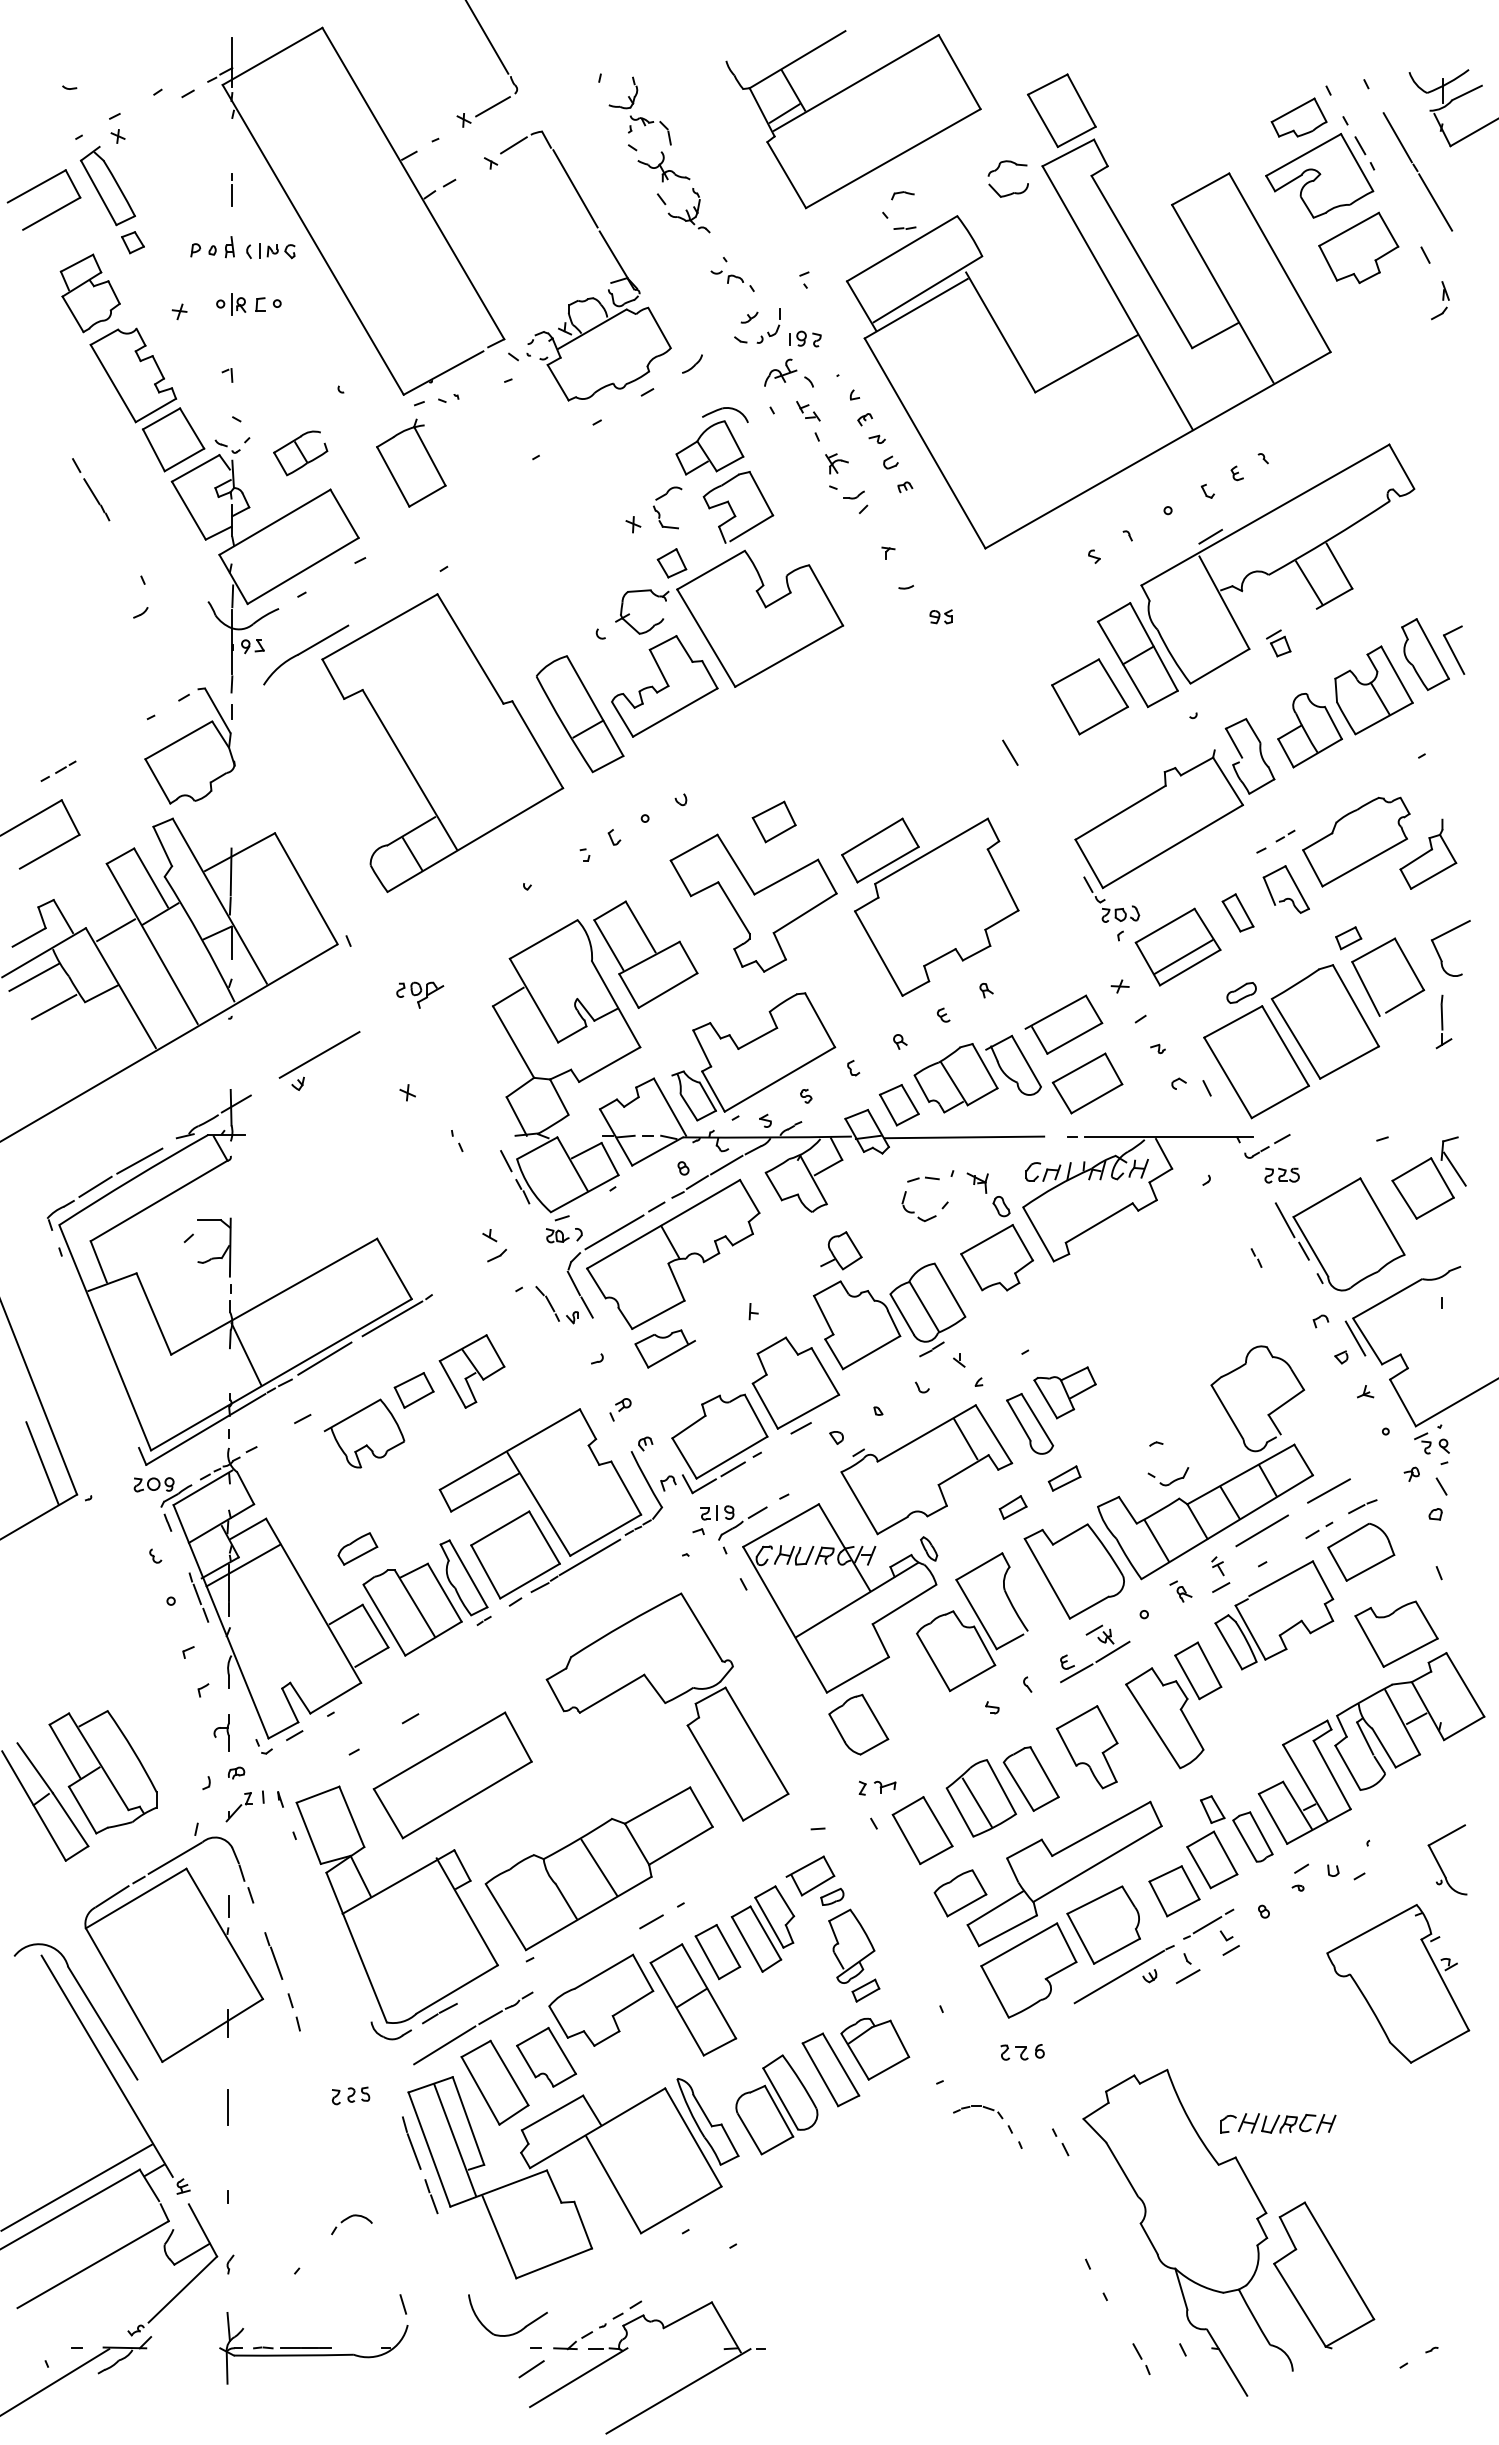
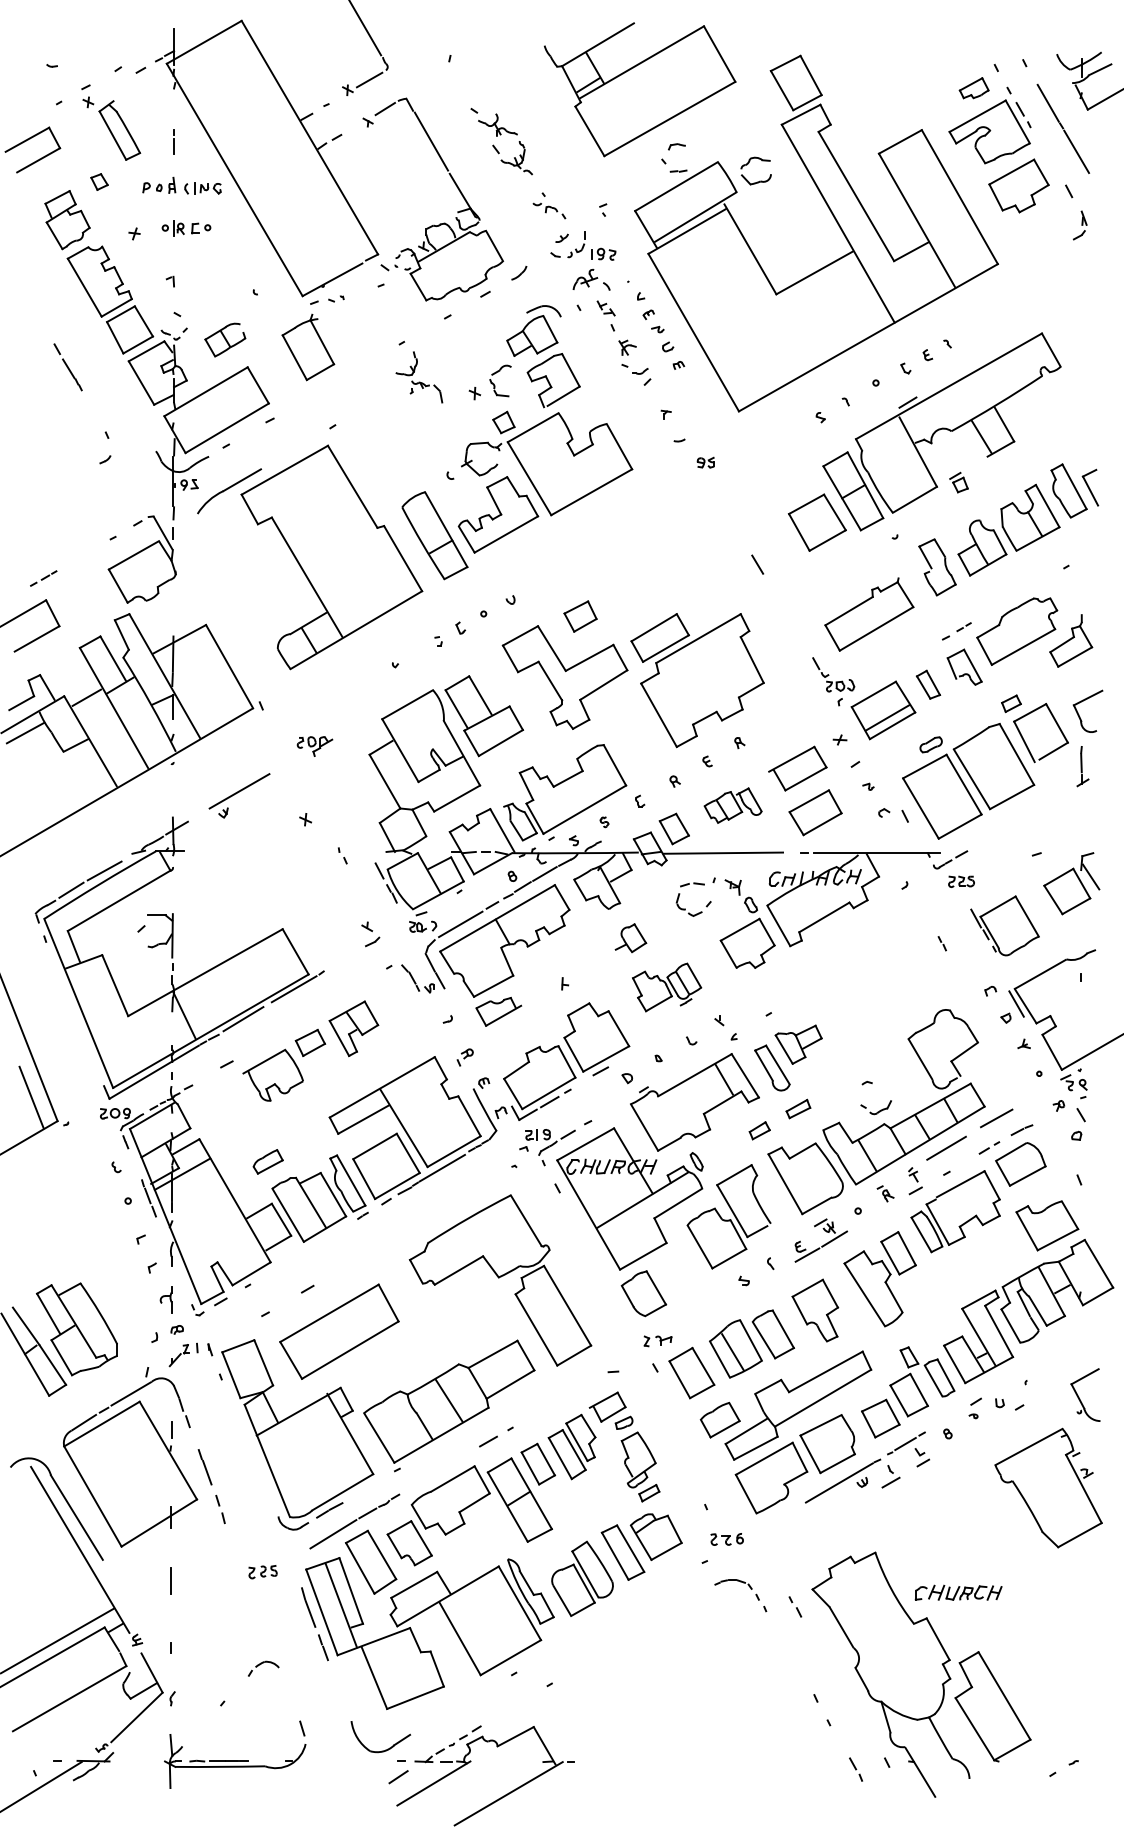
part: (639, 117) -> (418, 382), moved
part: (1298, 117) -> (973, 88), size x0.7
part: (998, 169) -> (748, 163), moved
part: (107, 185) -> (119, 130), moved
part: (1159, 819) -> (869, 614), size x0.7
line: (54, 1007) -> (40, 755), removed
part: (977, 1073) -> (733, 805), size x0.6
part: (1339, 1234) -> (1004, 926), size x0.7
part: (889, 1316) -> (667, 987), size x0.6
part: (1022, 2052) -> (727, 1539), moved

